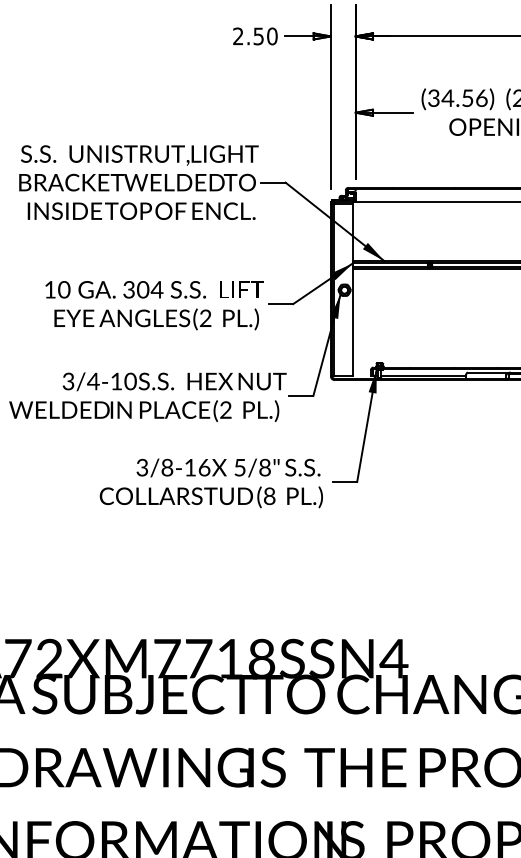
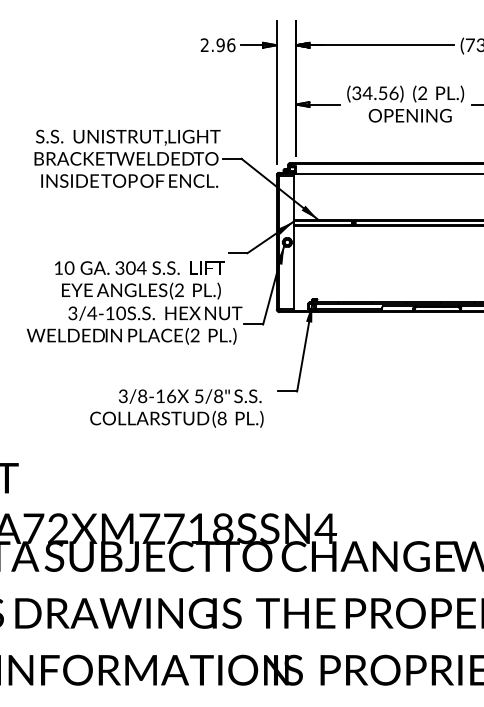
text: (264, 35) -> (225, 44), 2.50 -> 2.96
text: (154, 305) -> (139, 280), moved
text: (210, 483) -> (176, 408), moved

